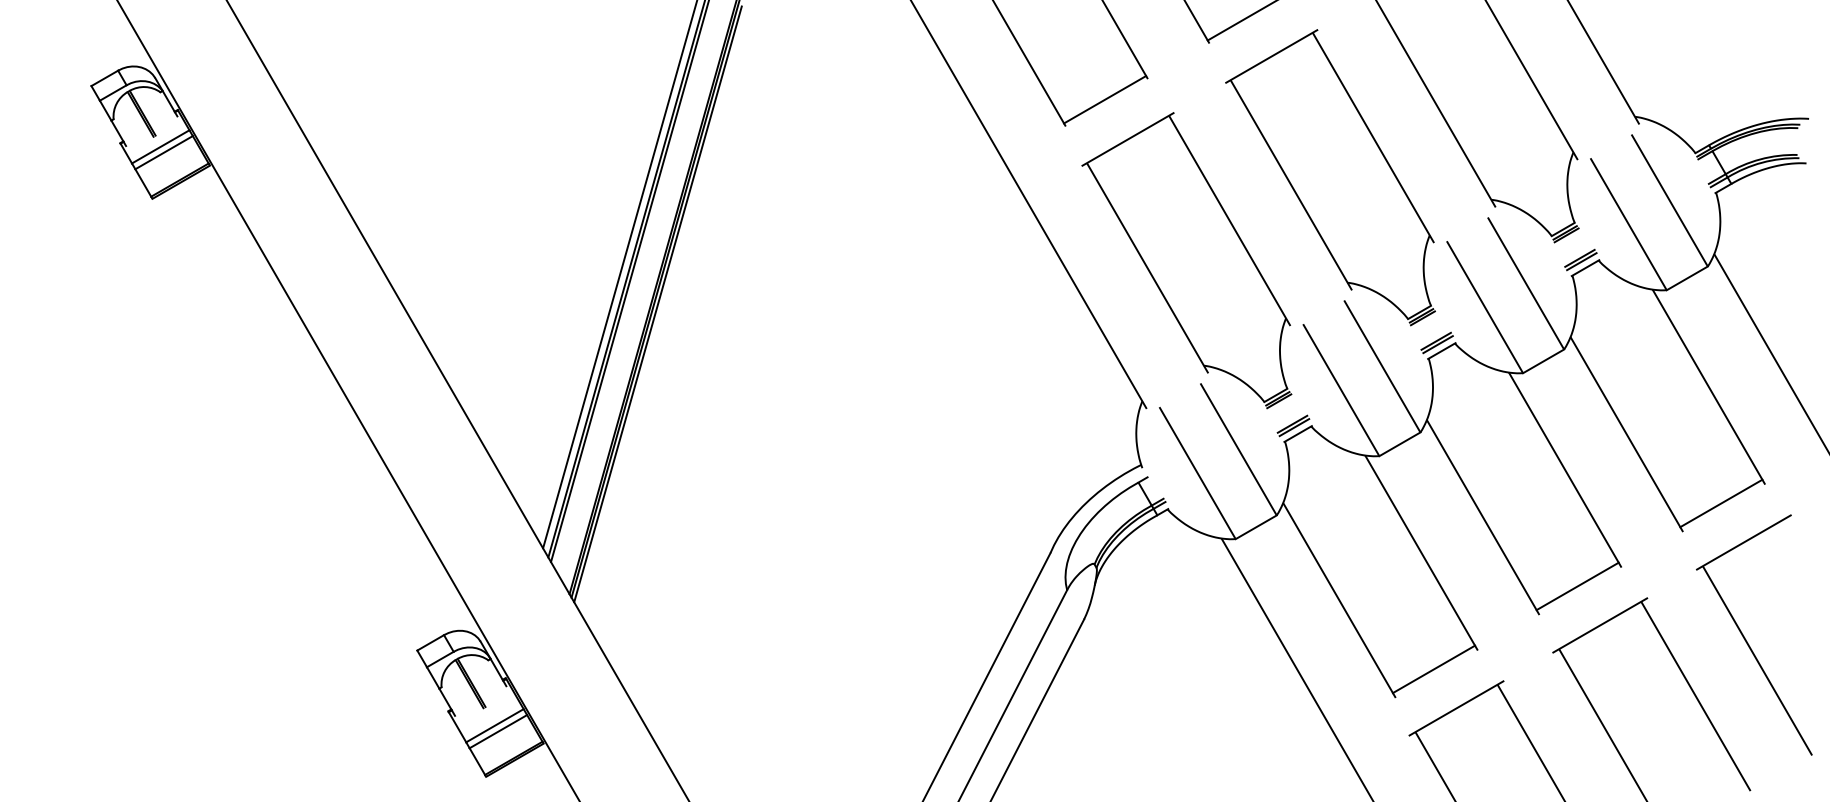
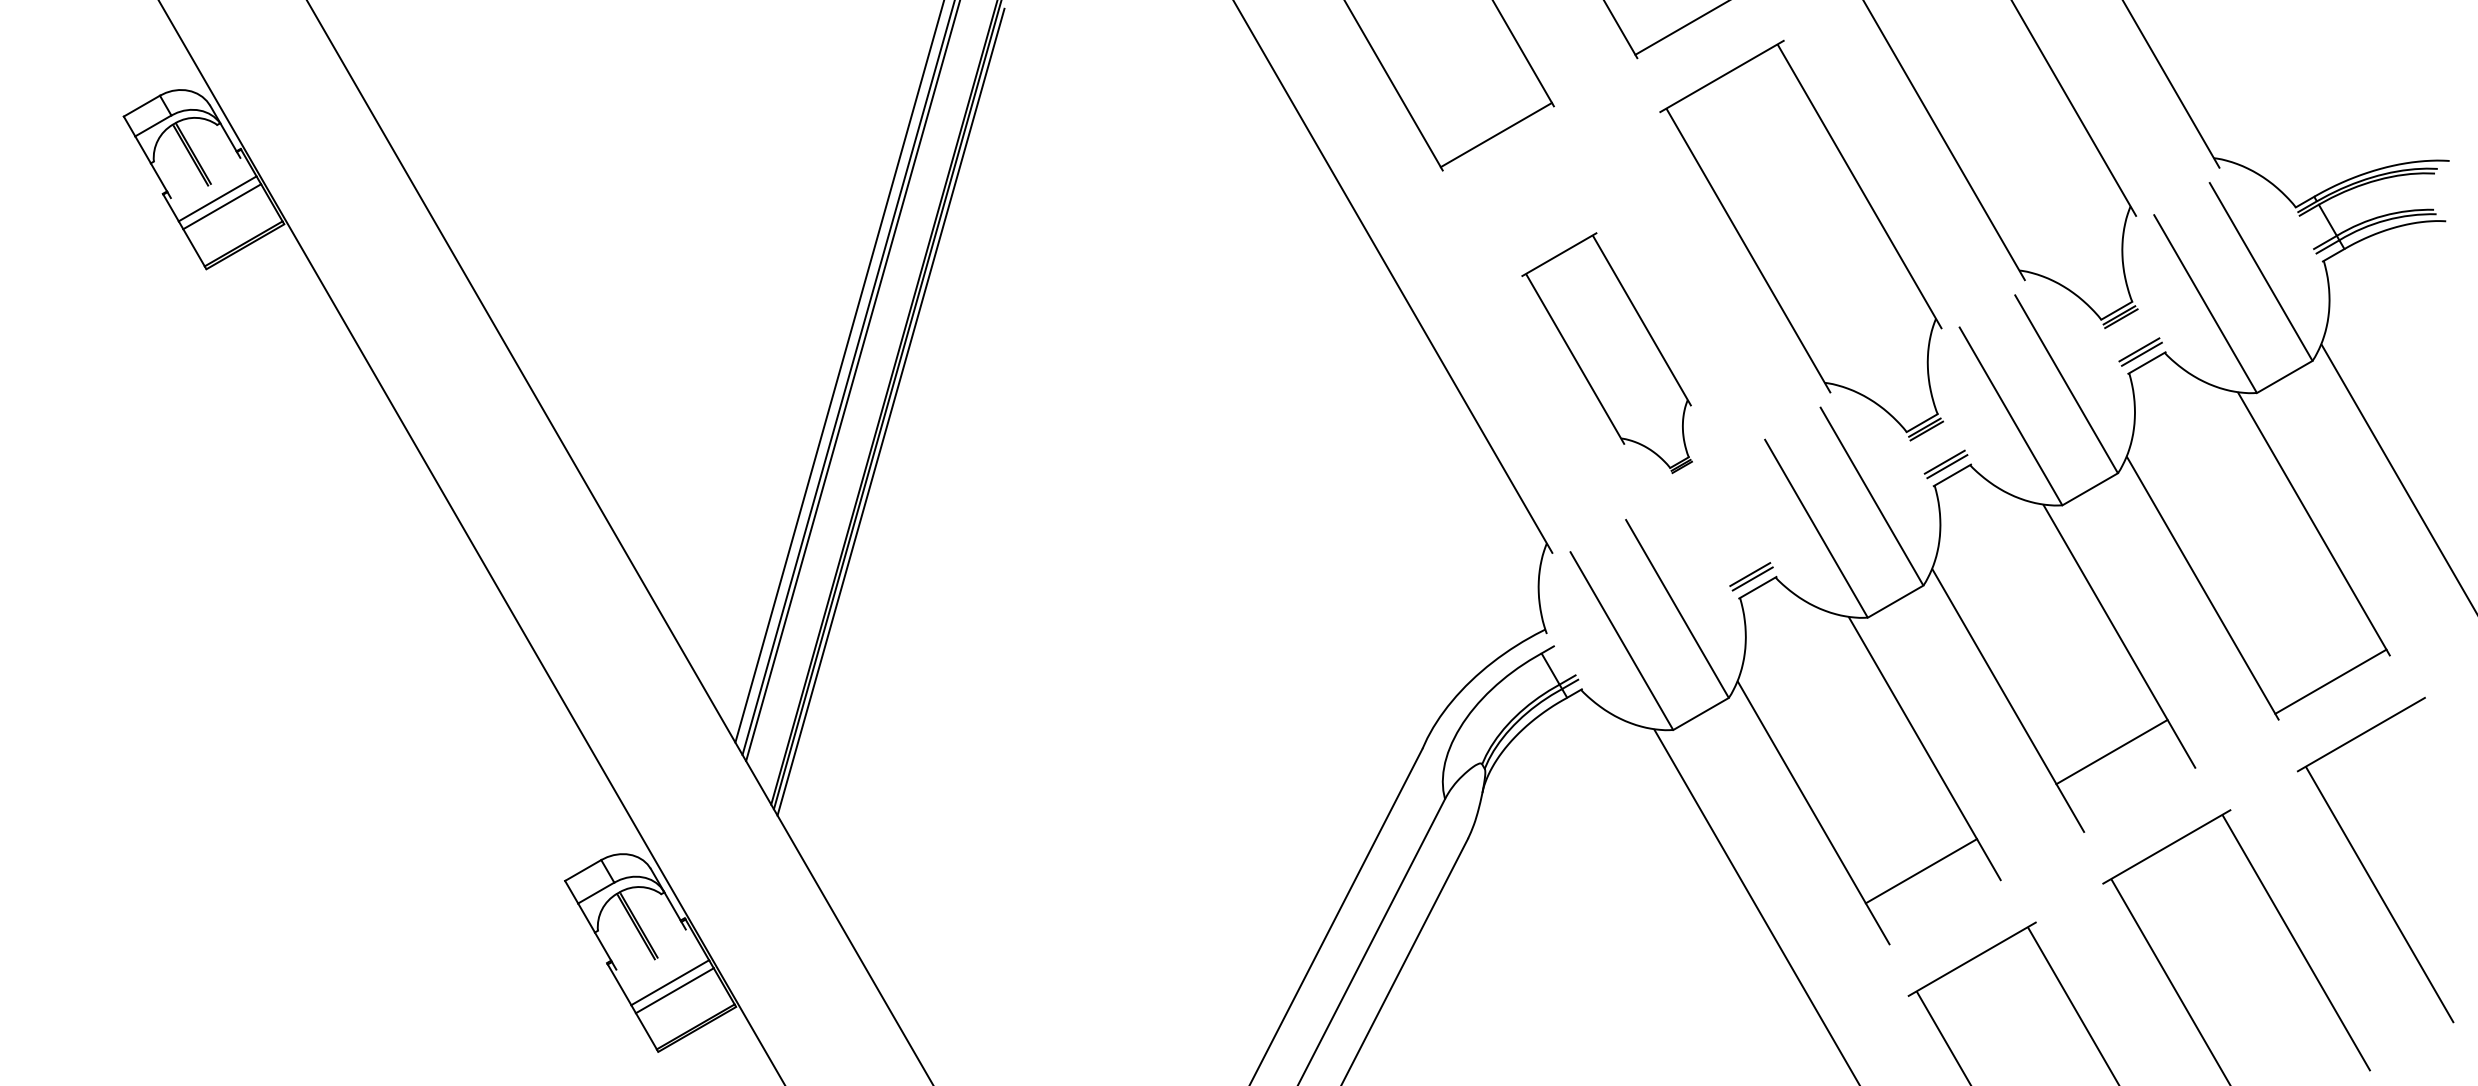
part: (1186, 260) -> (1606, 352), size x0.6
line: (1577, 586) -> (2111, 752), moved
line: (1433, 669) -> (1920, 871), moved

